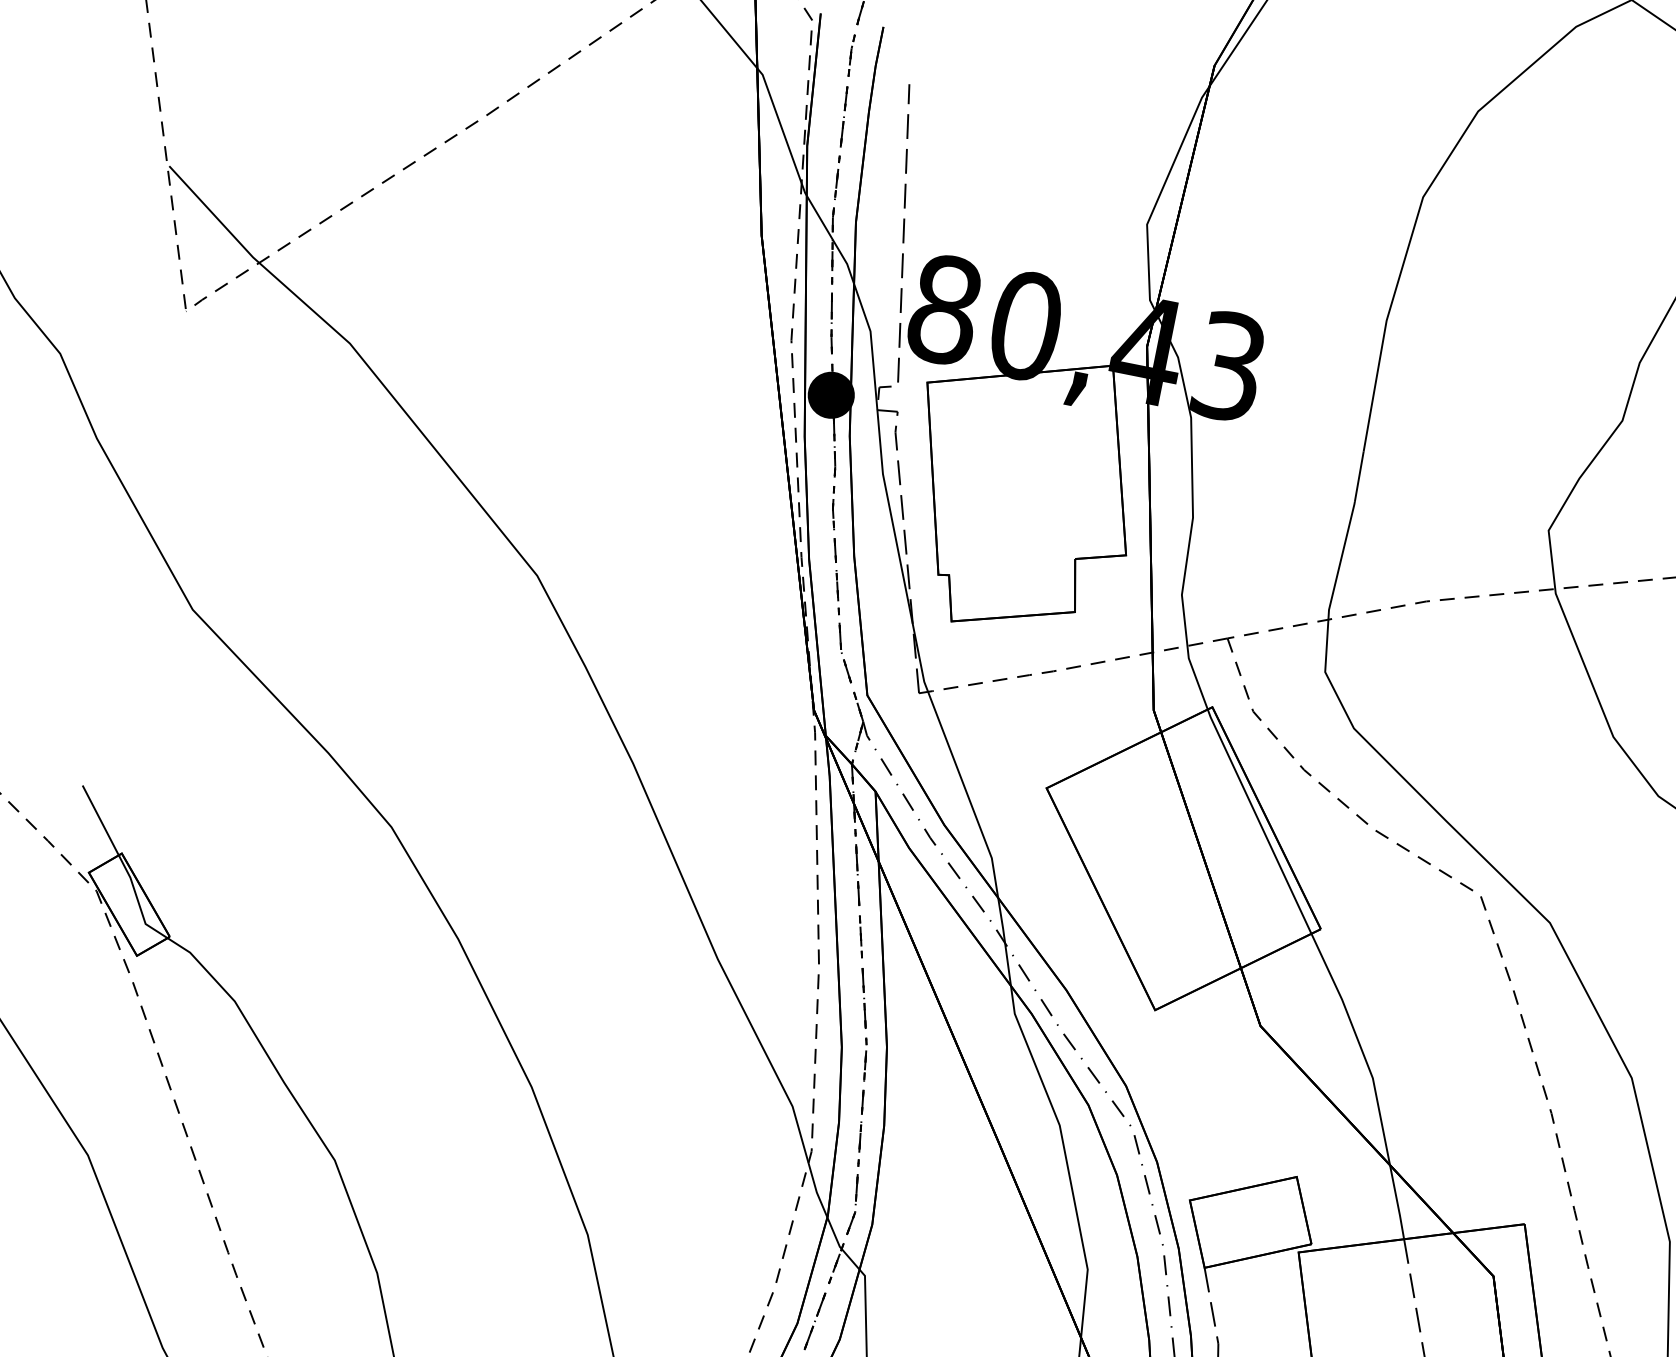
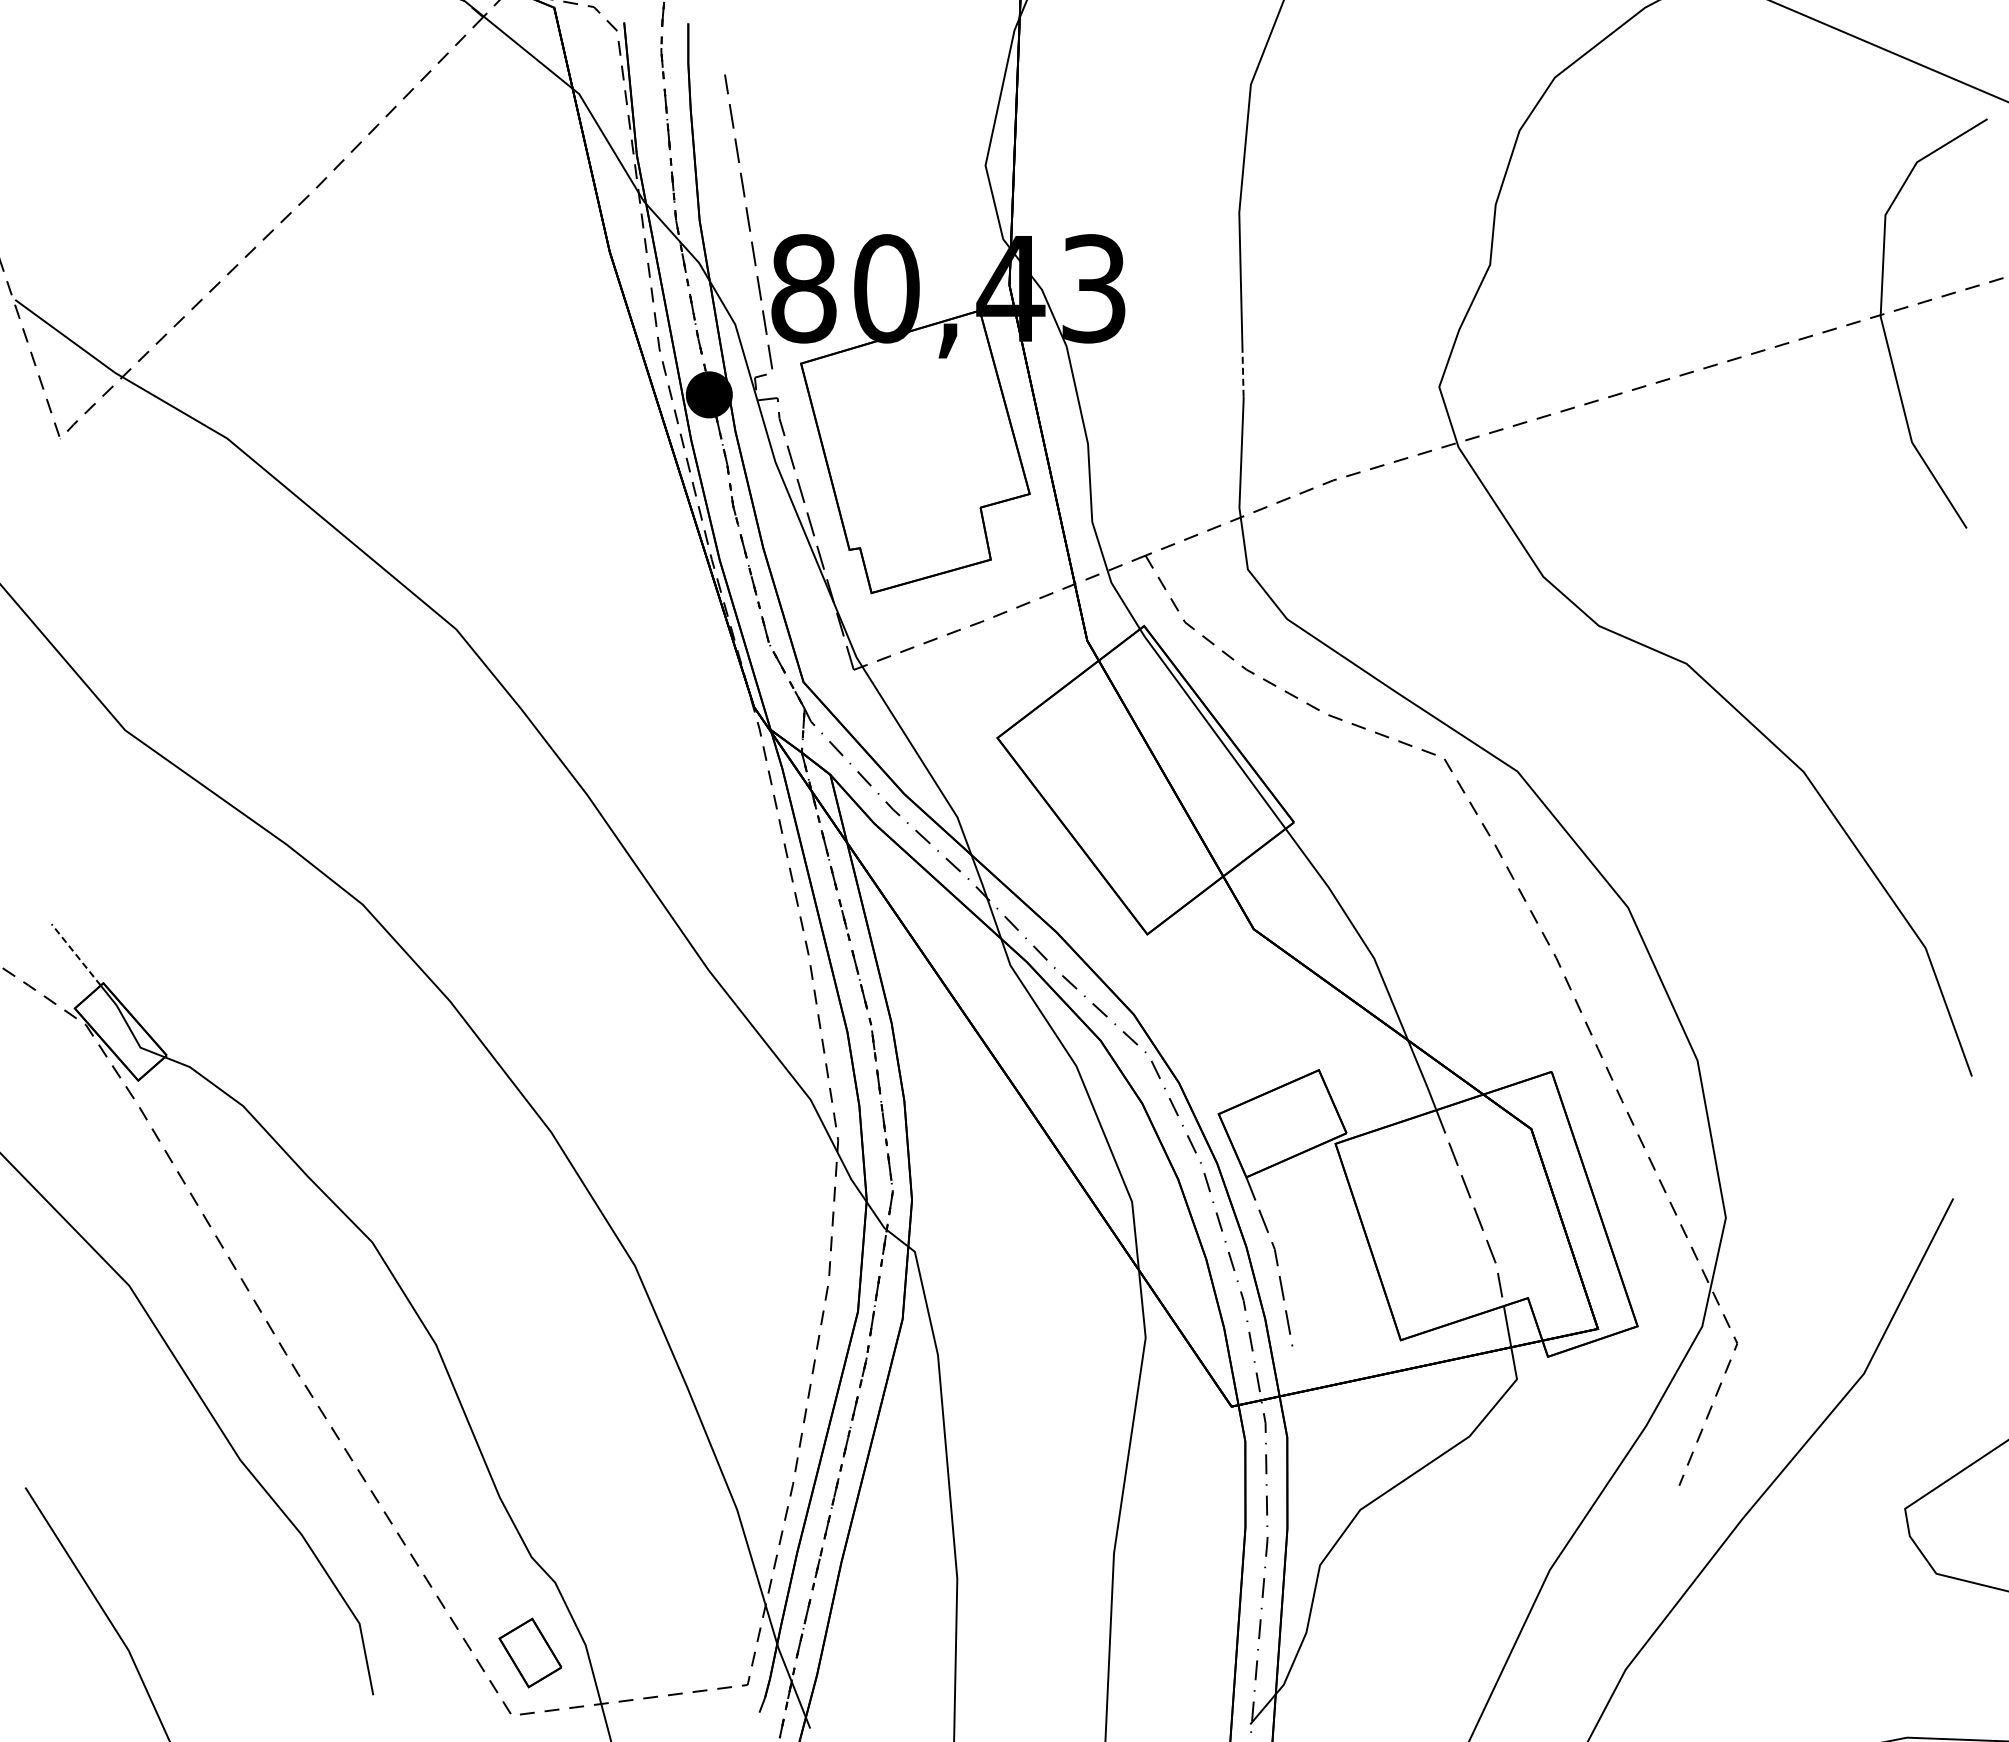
line: (1359, 476) -> (1243, 370), solid -> dashed
line: (100, 819) -> (75, 954), solid -> dashed

